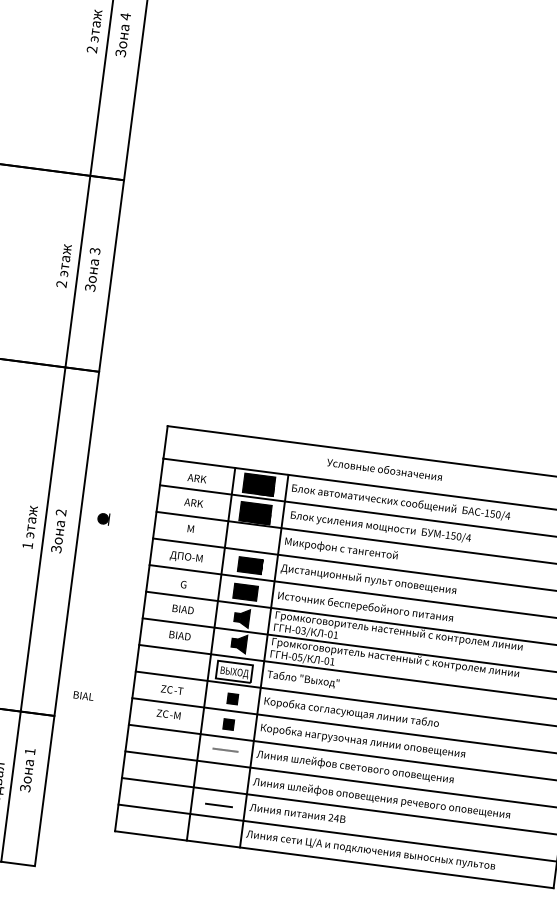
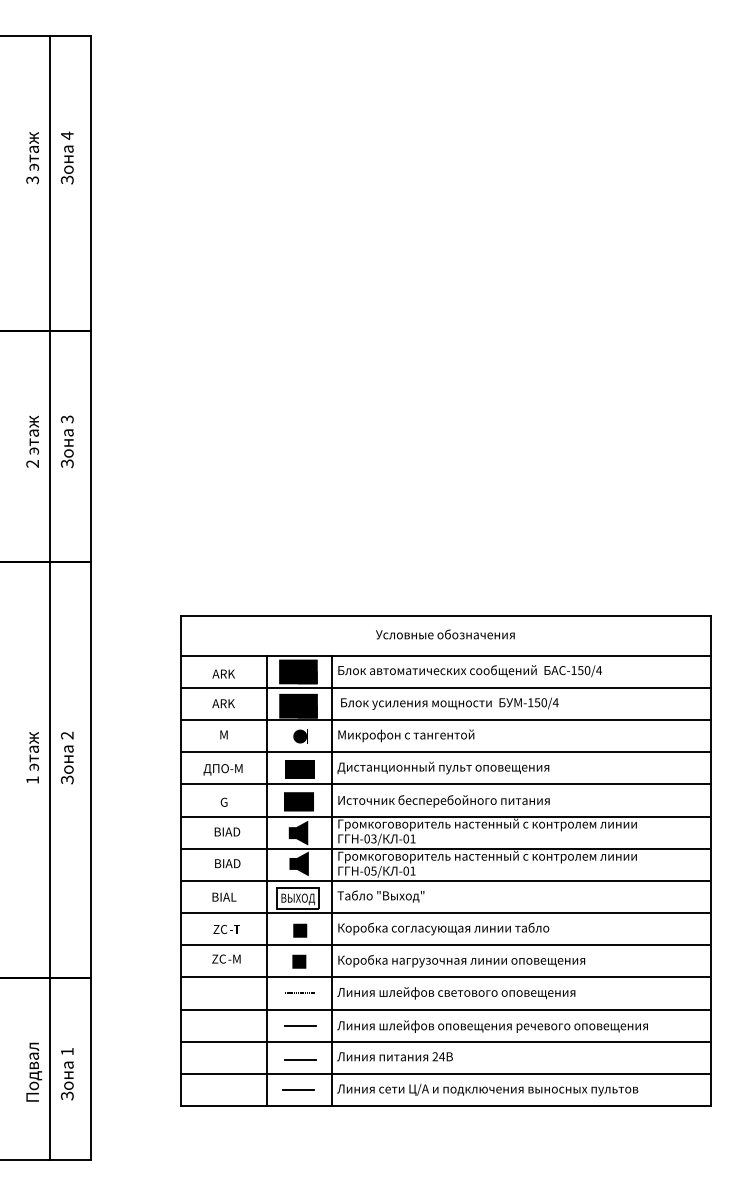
text: (91, 49) -> (32, 180), 2 -> 3
text: (103, 518) -> (300, 736), moved
text: (83, 695) -> (224, 896), moved
text: (27, 770) -> (67, 1074), moved
line: (221, 778) -> (299, 1026), added
line: (213, 830) -> (297, 1090), added

